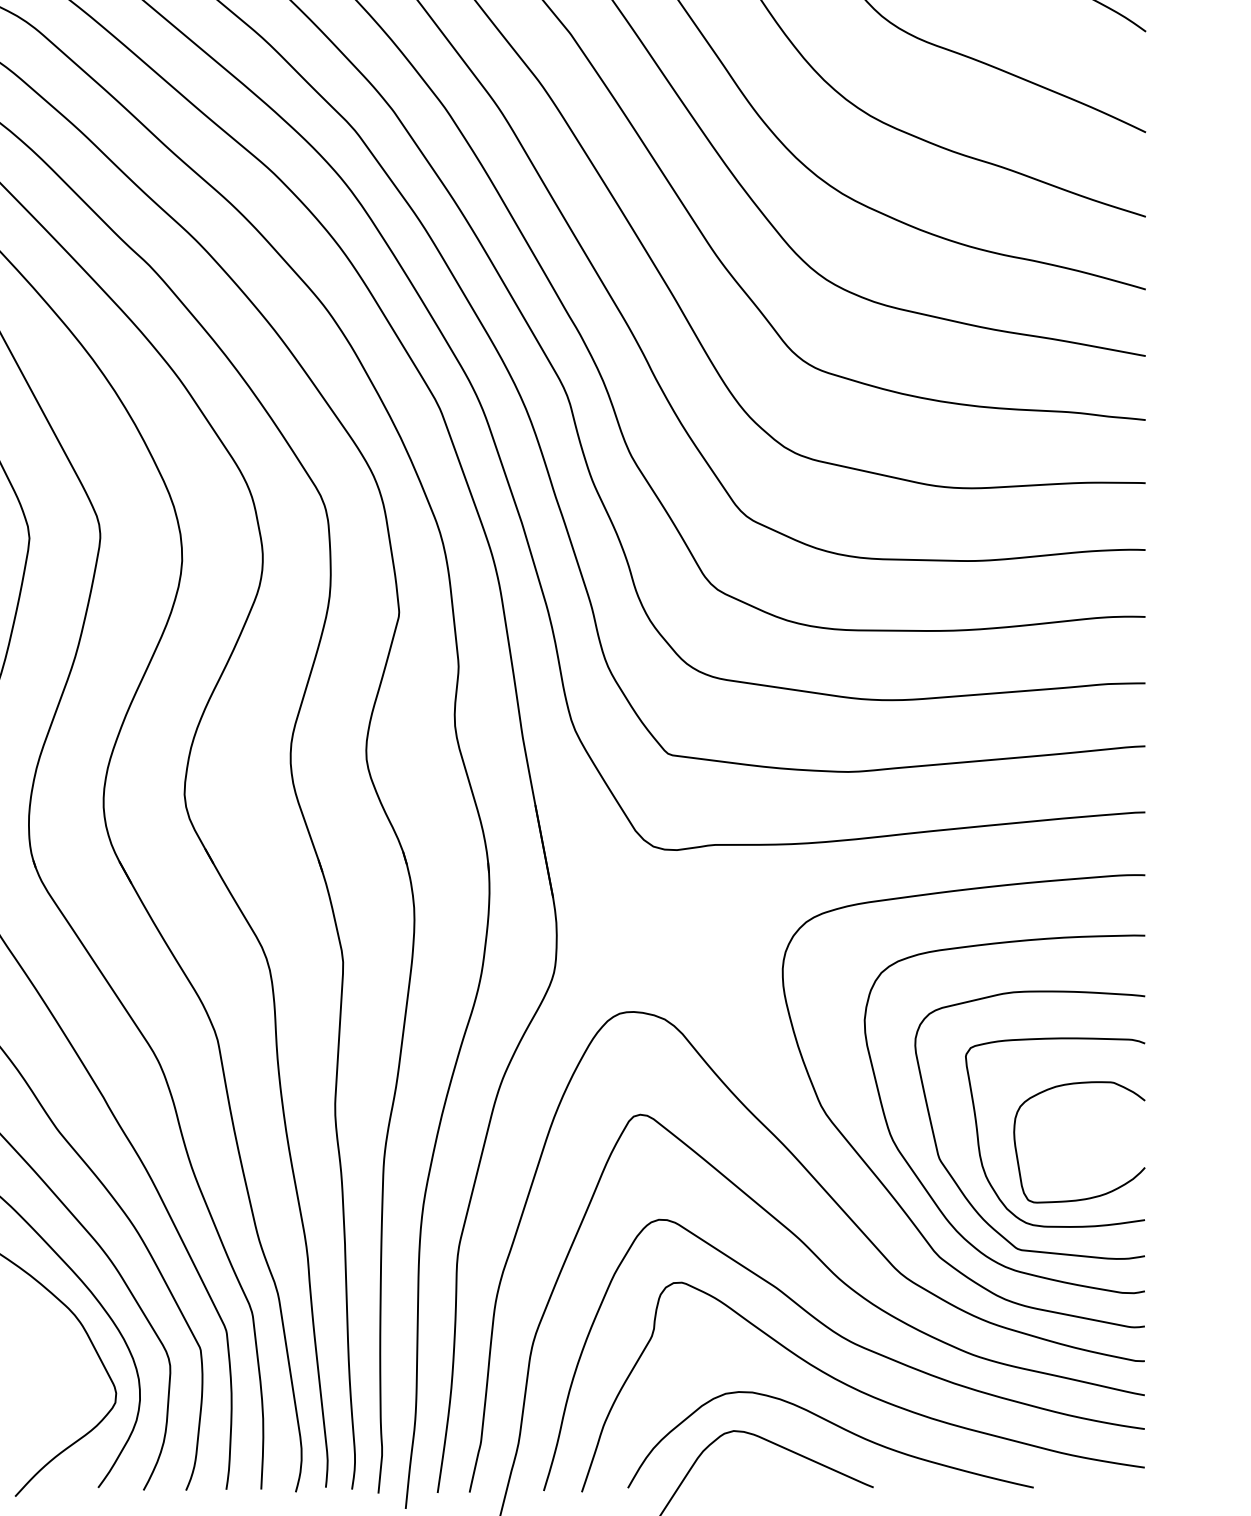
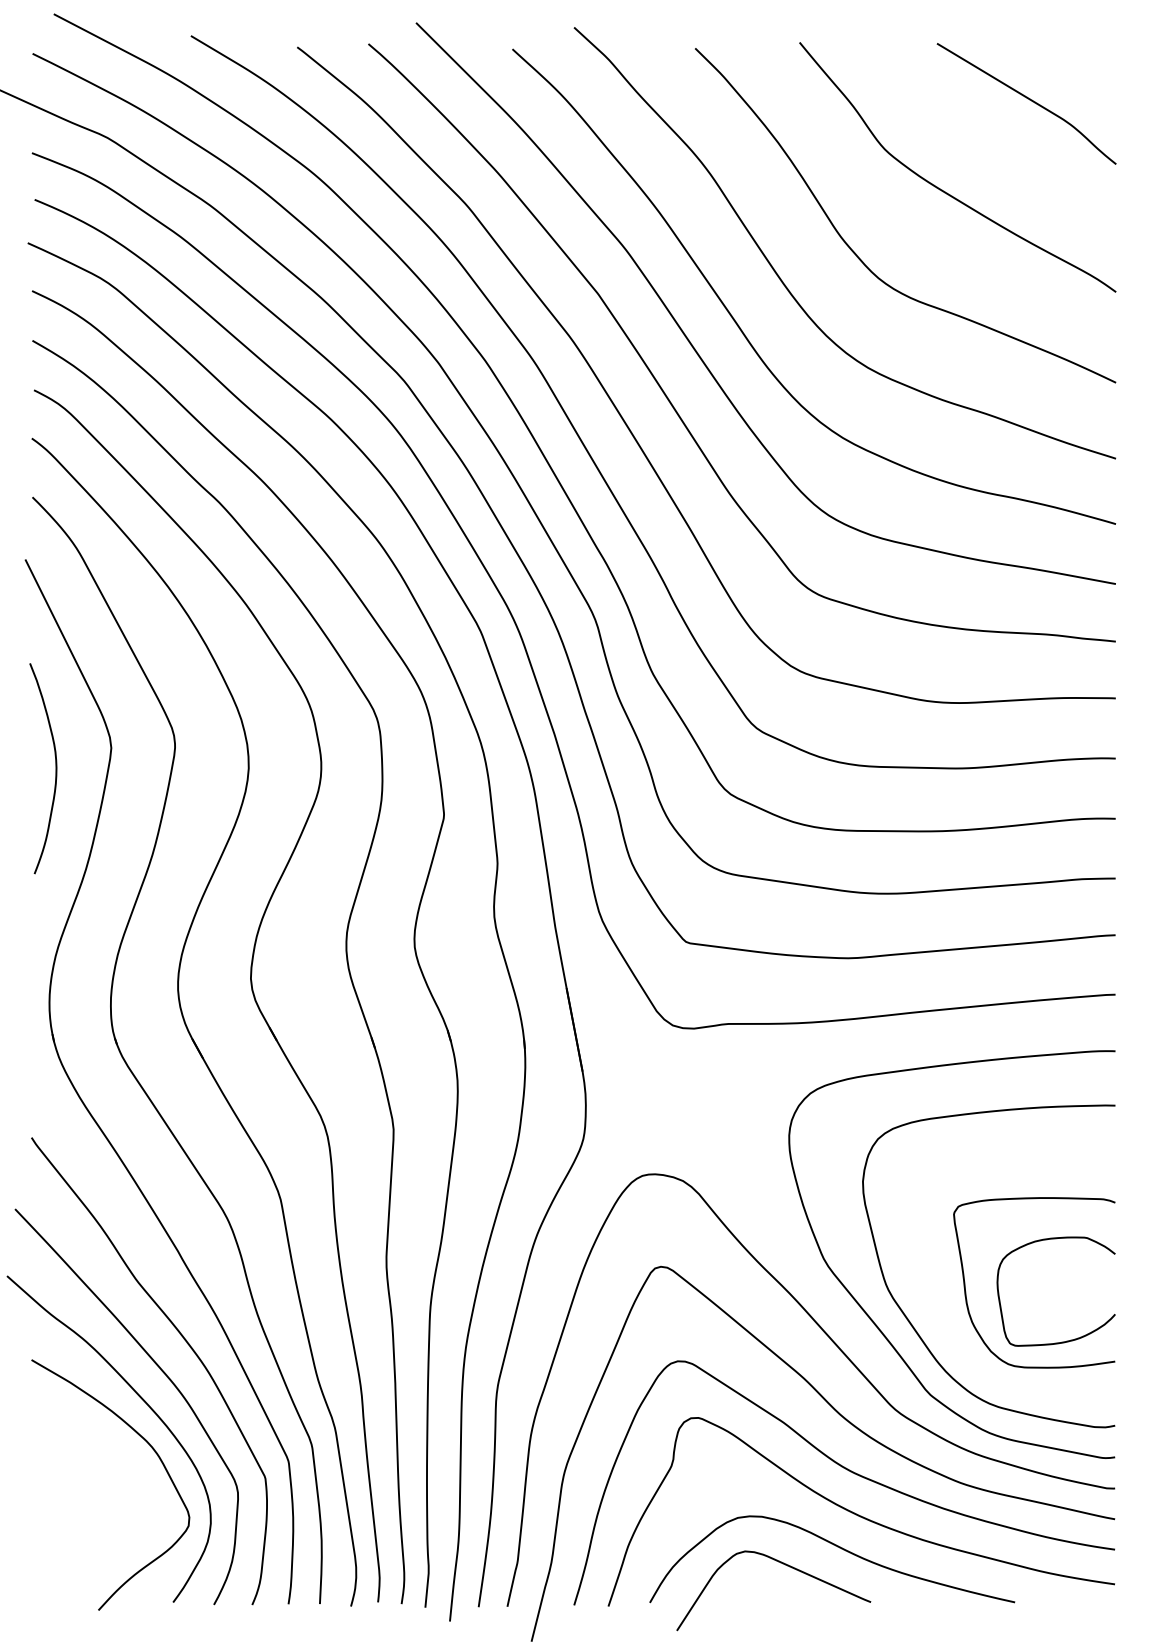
curve: (953, 1176) -> (942, 1322), removed

